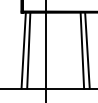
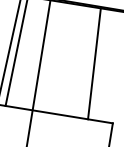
line: (87, 50) -> (101, 64), removed

